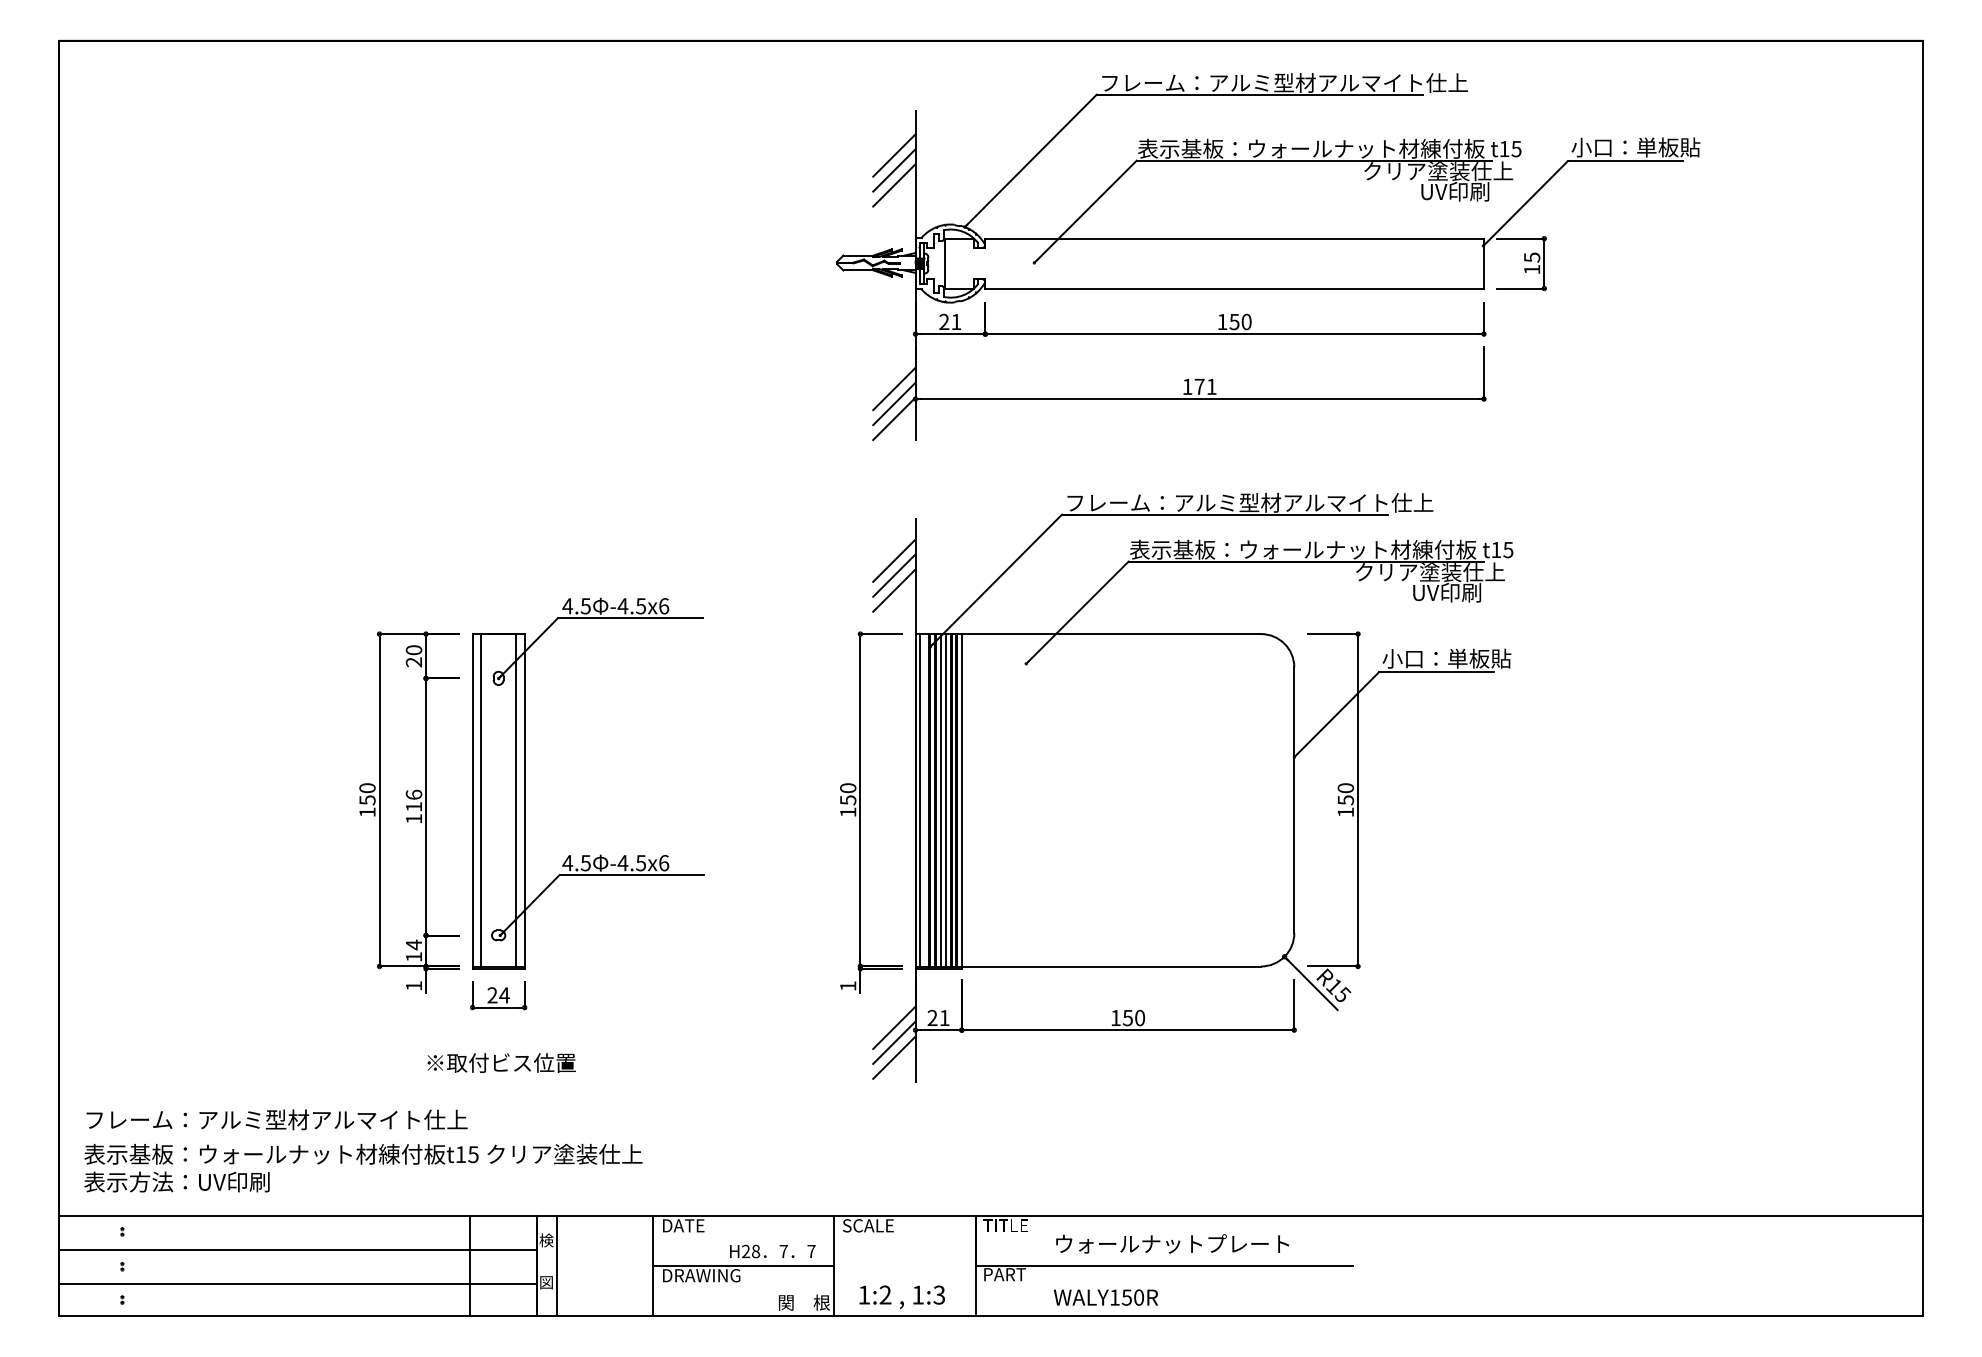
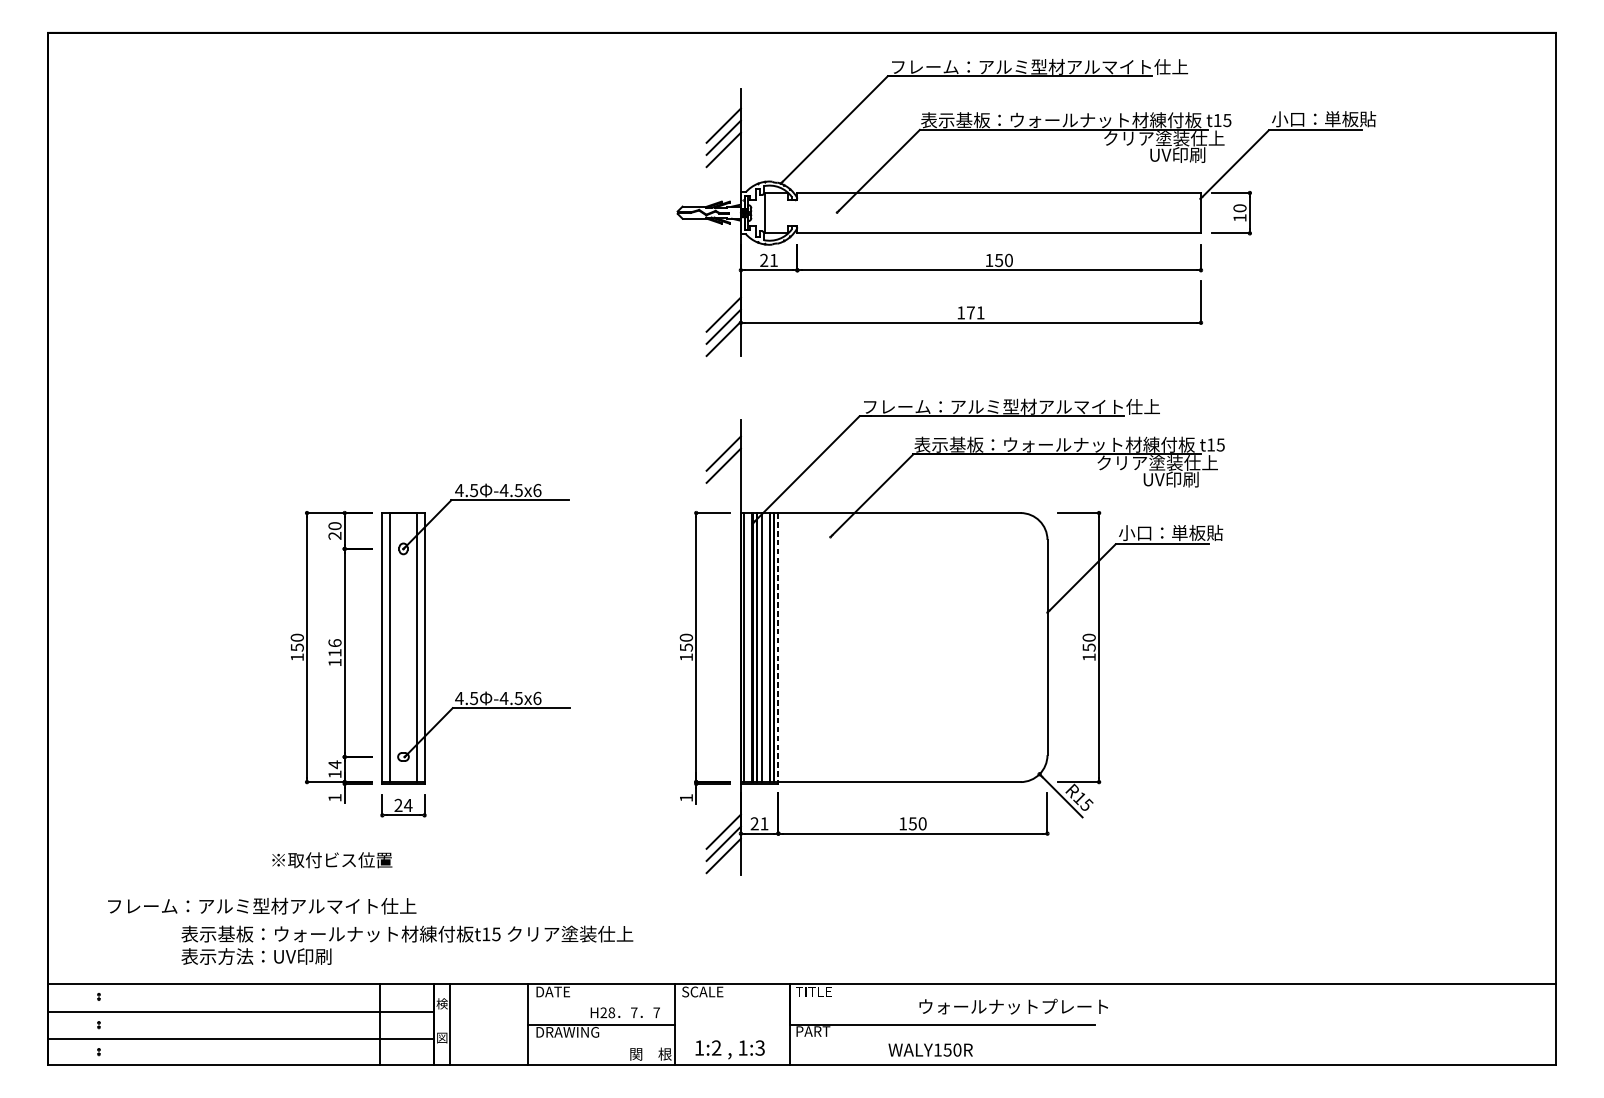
text: (1532, 257) -> (1240, 208), 15 -> 10
line: (894, 590) -> (723, 477), removed
line: (945, 800) -> (765, 647), removed
line: (961, 800) -> (778, 647), solid -> dashed
text: (501, 1062) -> (332, 859), moved
text: (276, 1119) -> (261, 905), moved
text: (363, 1168) -> (407, 945), moved
text: (1172, 1243) -> (1013, 1006), moved
text: (1106, 1297) -> (931, 1050), moved

